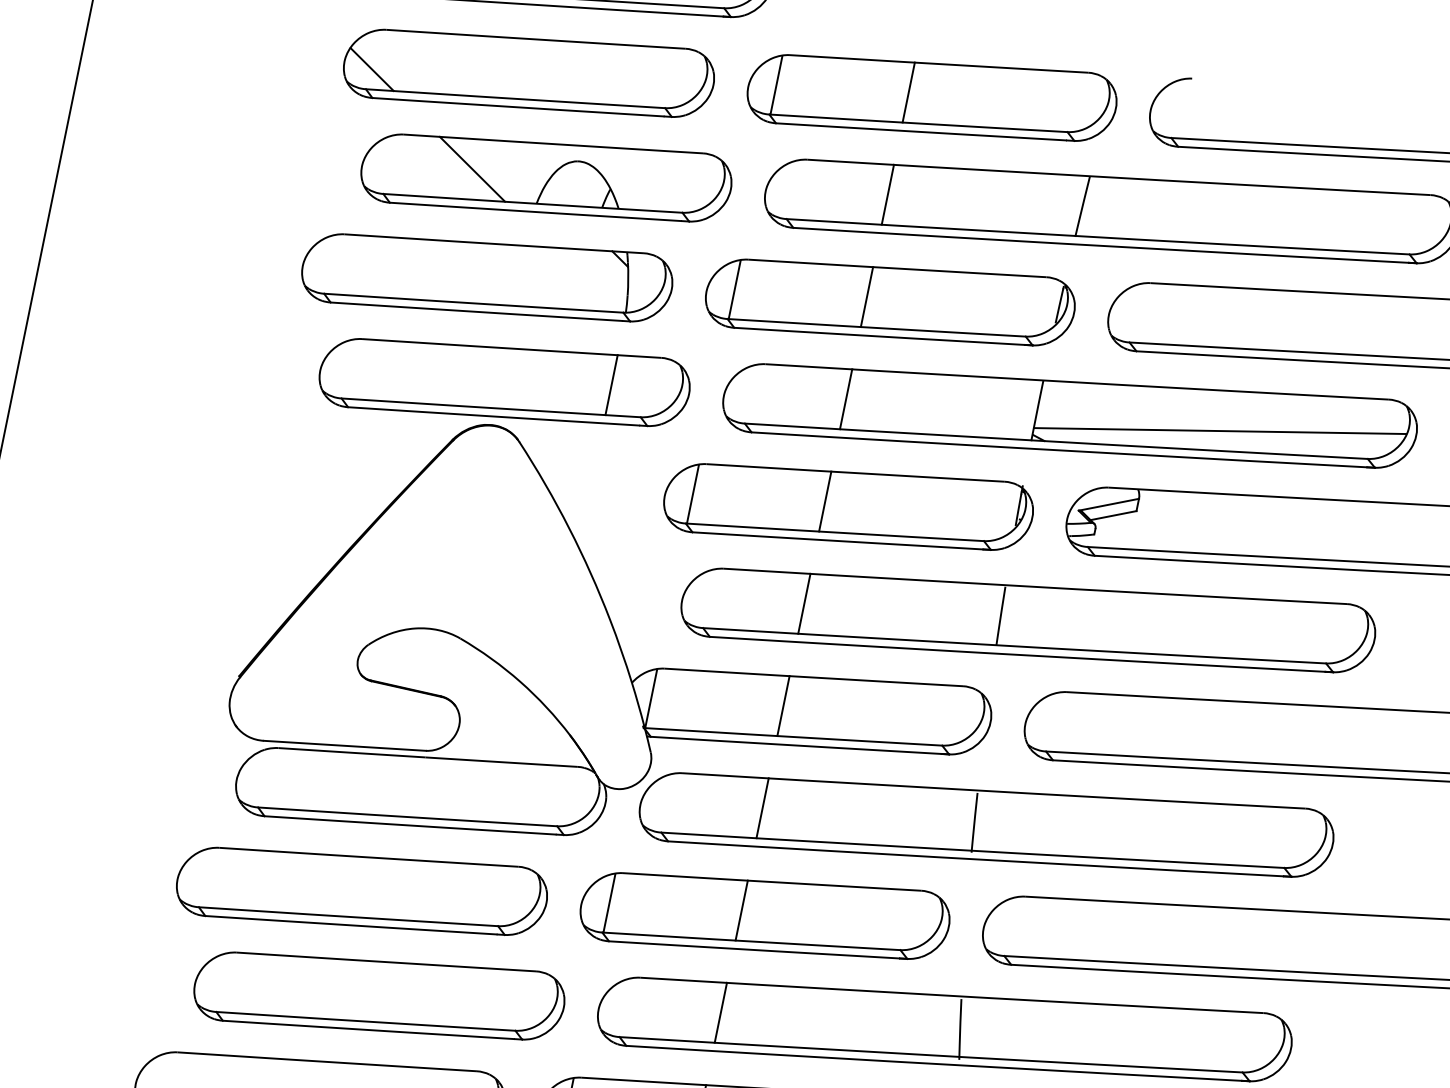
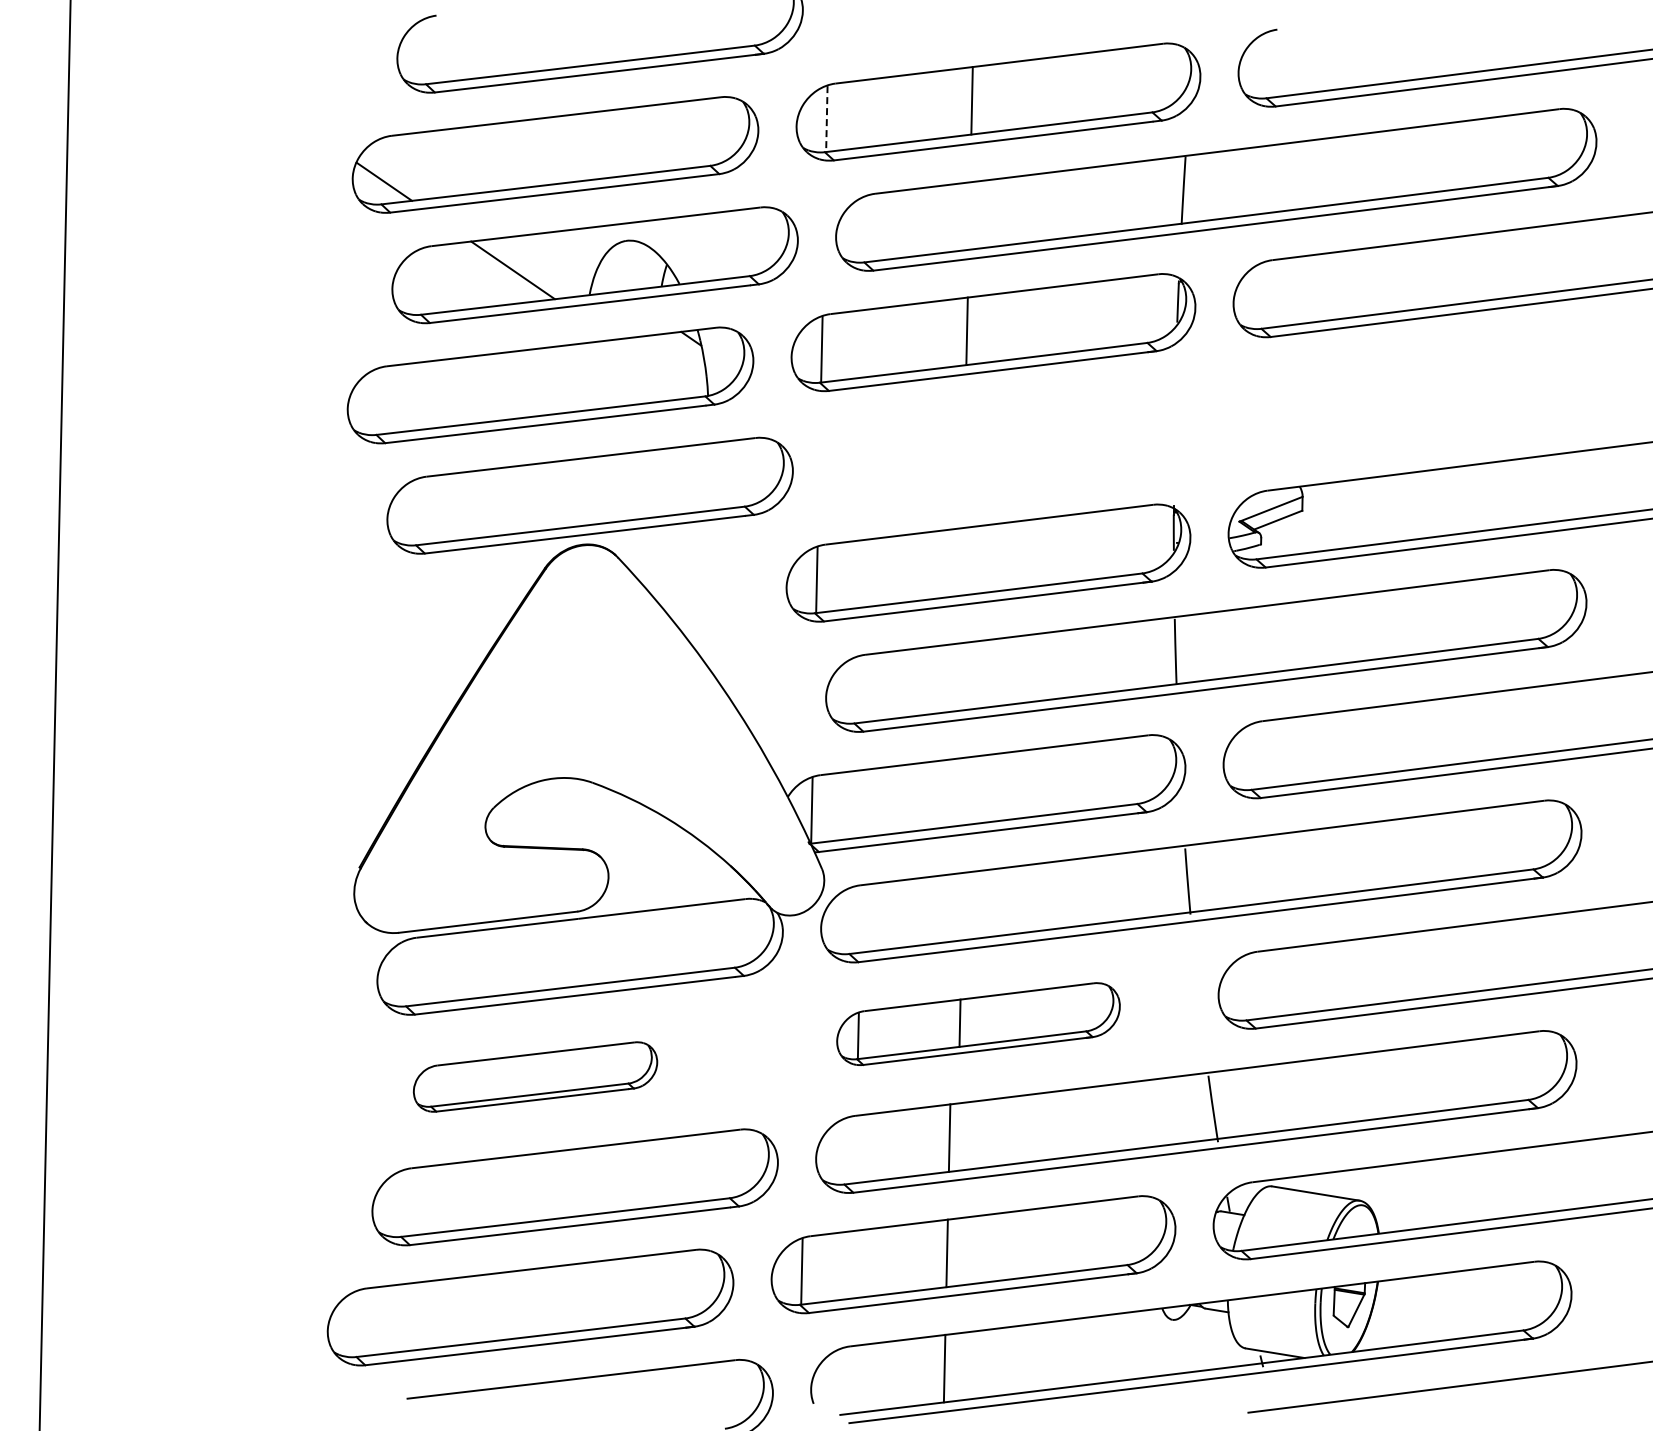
line: (776, 85) -> (826, 119), solid -> dashed
line: (887, 194) -> (969, 215), removed
line: (611, 385) -> (706, 477), removed
part: (1070, 416) -> (1211, 420), removed
line: (824, 501) -> (961, 561), removed
line: (804, 603) -> (959, 676), removed
line: (782, 706) -> (956, 792), removed
line: (762, 808) -> (954, 907), removed
part: (362, 890) -> (535, 1076), size x0.6
part: (765, 915) -> (978, 1023), size x0.7

